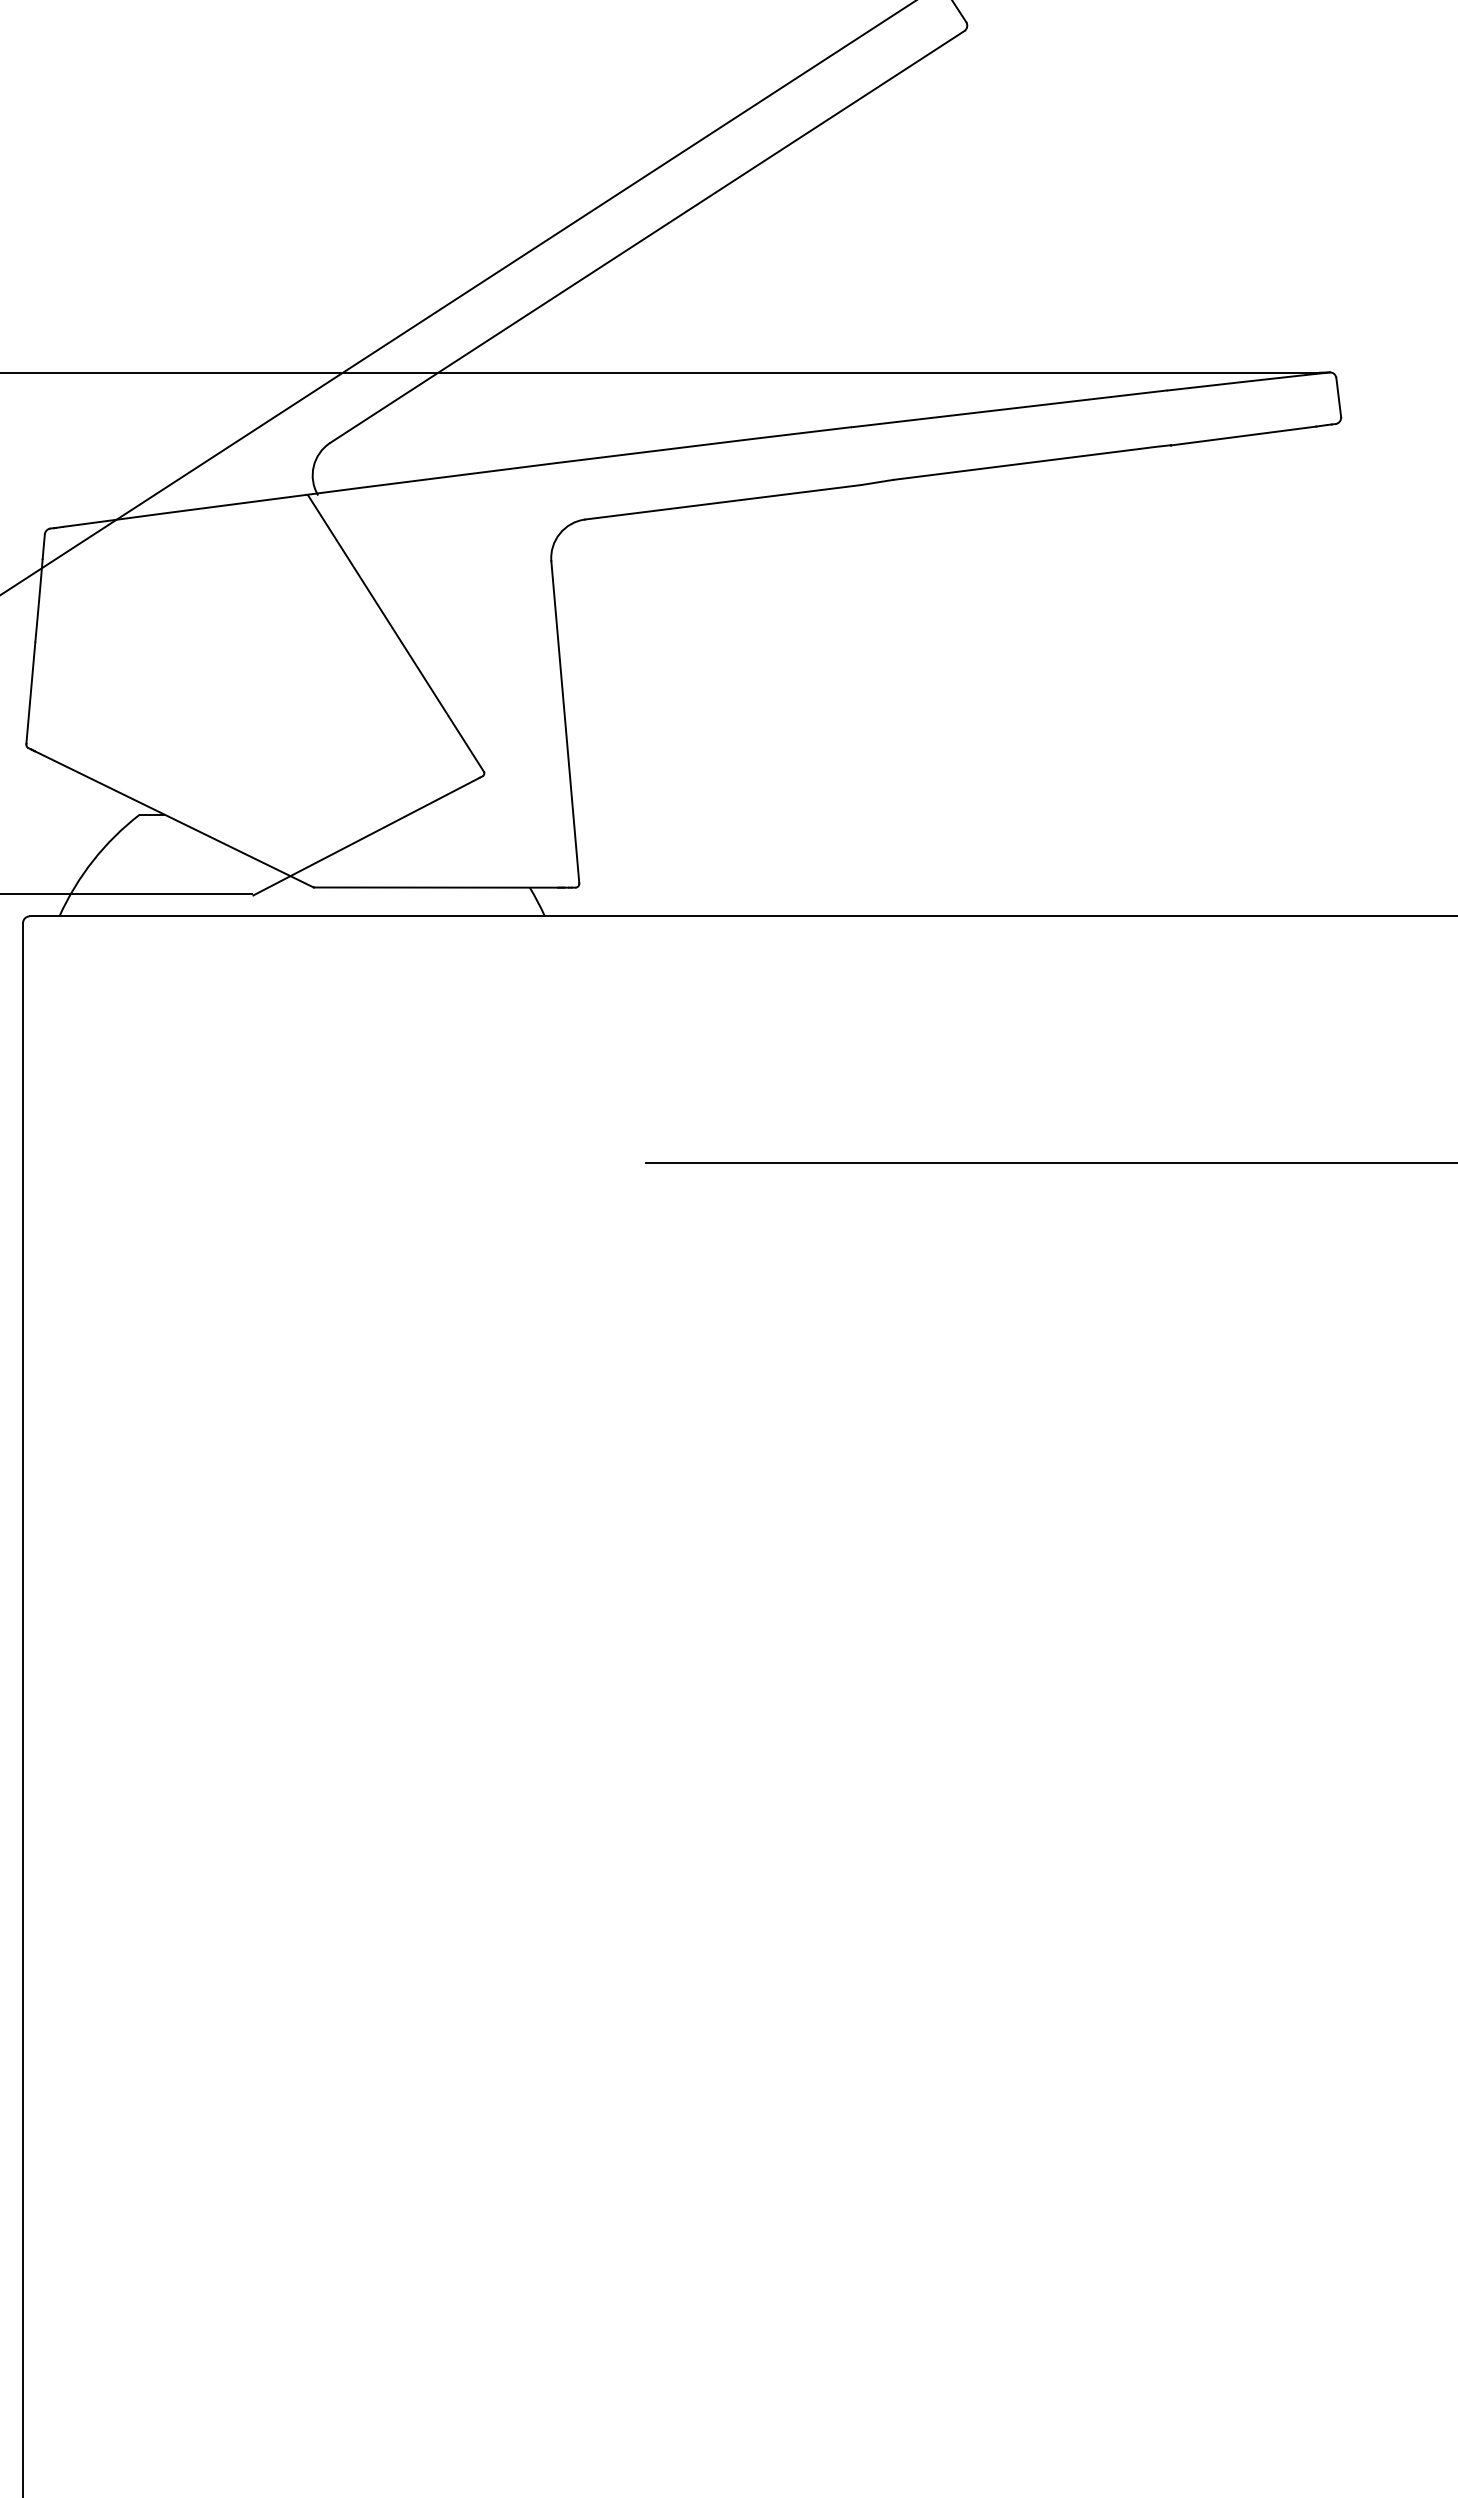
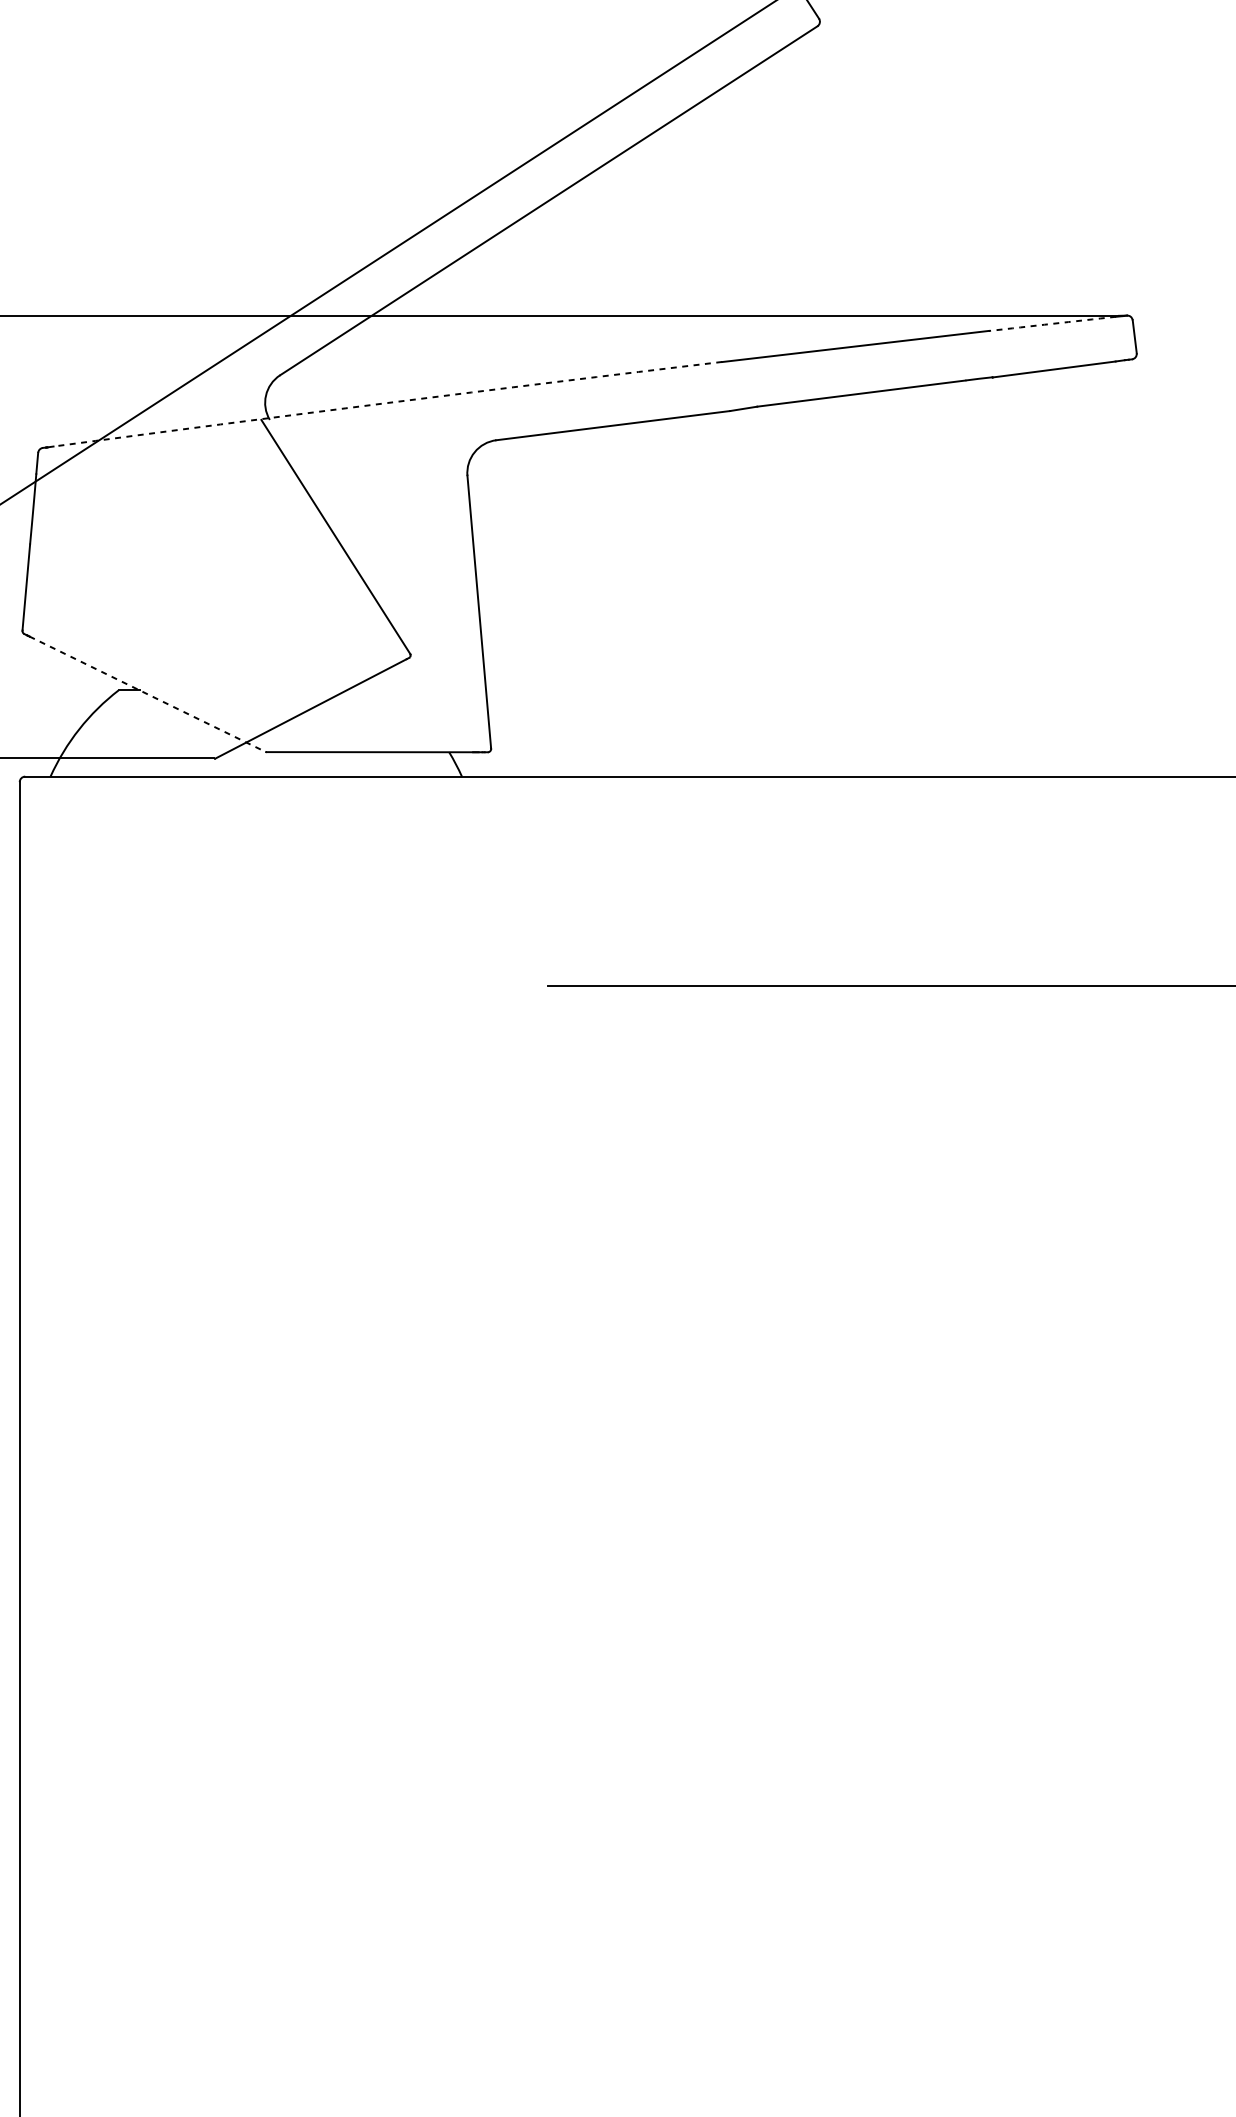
arc: (1241, 382) -> (1052, 324), solid -> dashed
arc: (457, 475) -> (387, 402), solid -> dashed
line: (173, 819) -> (147, 694), solid -> dashed

